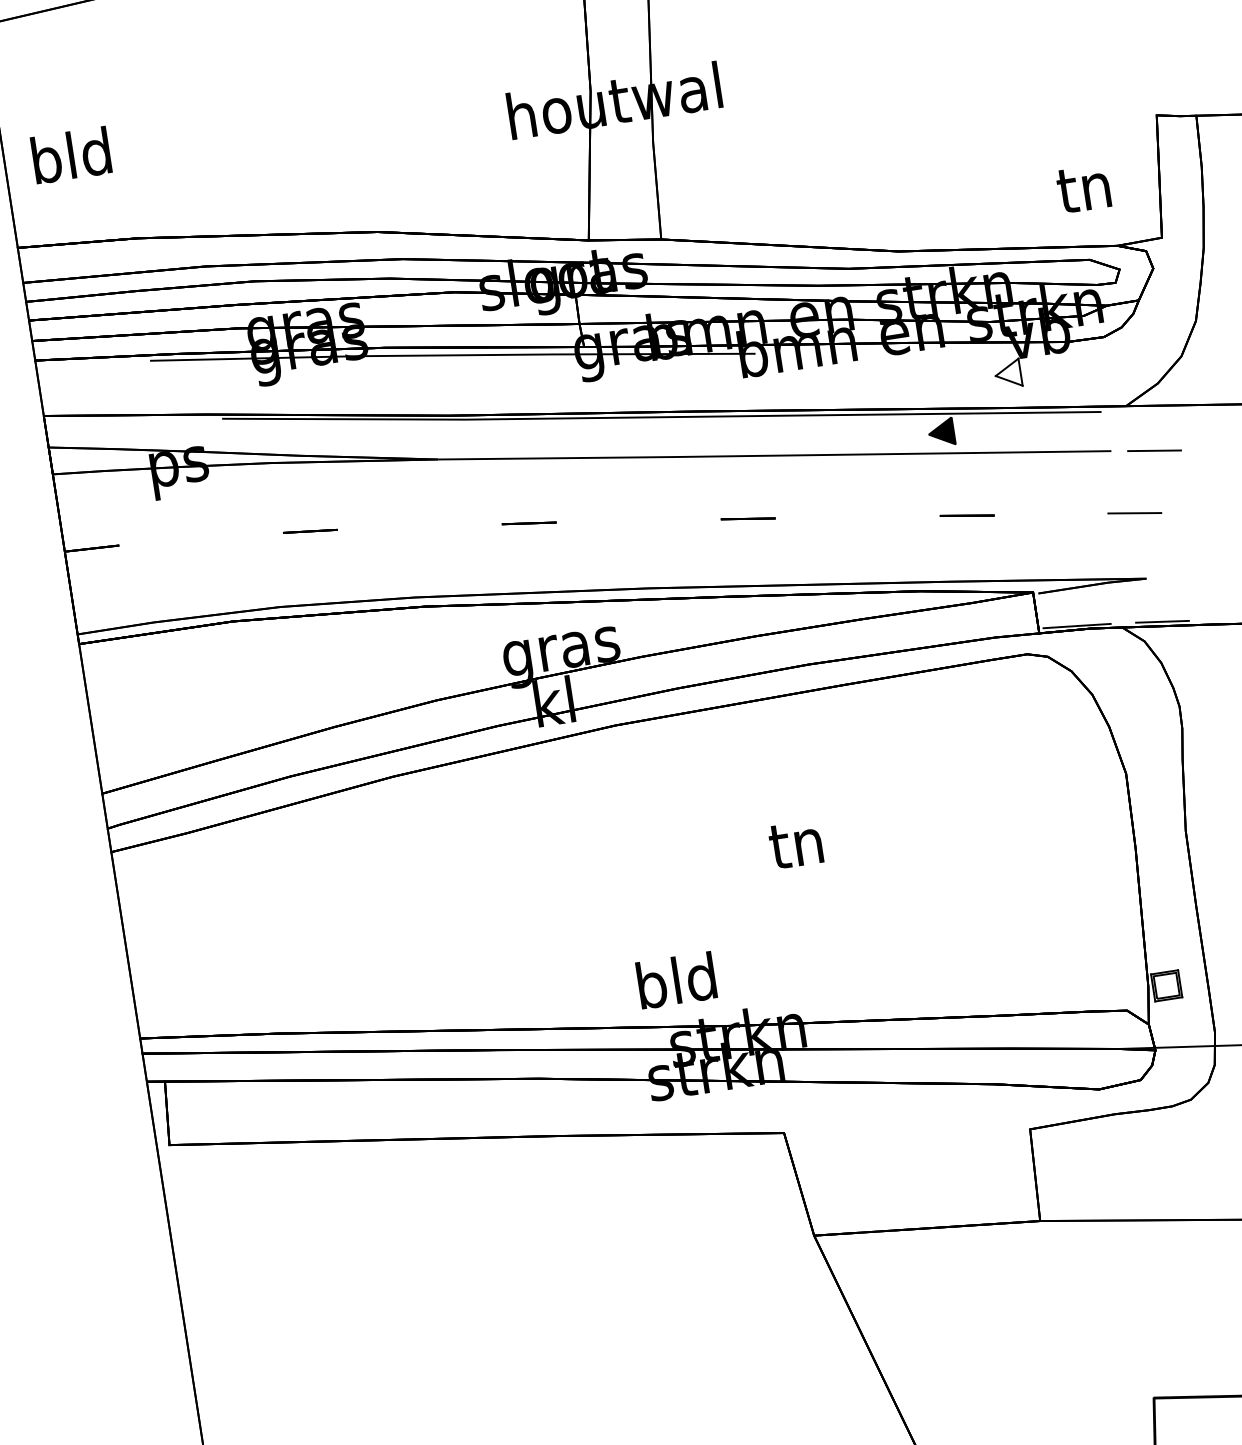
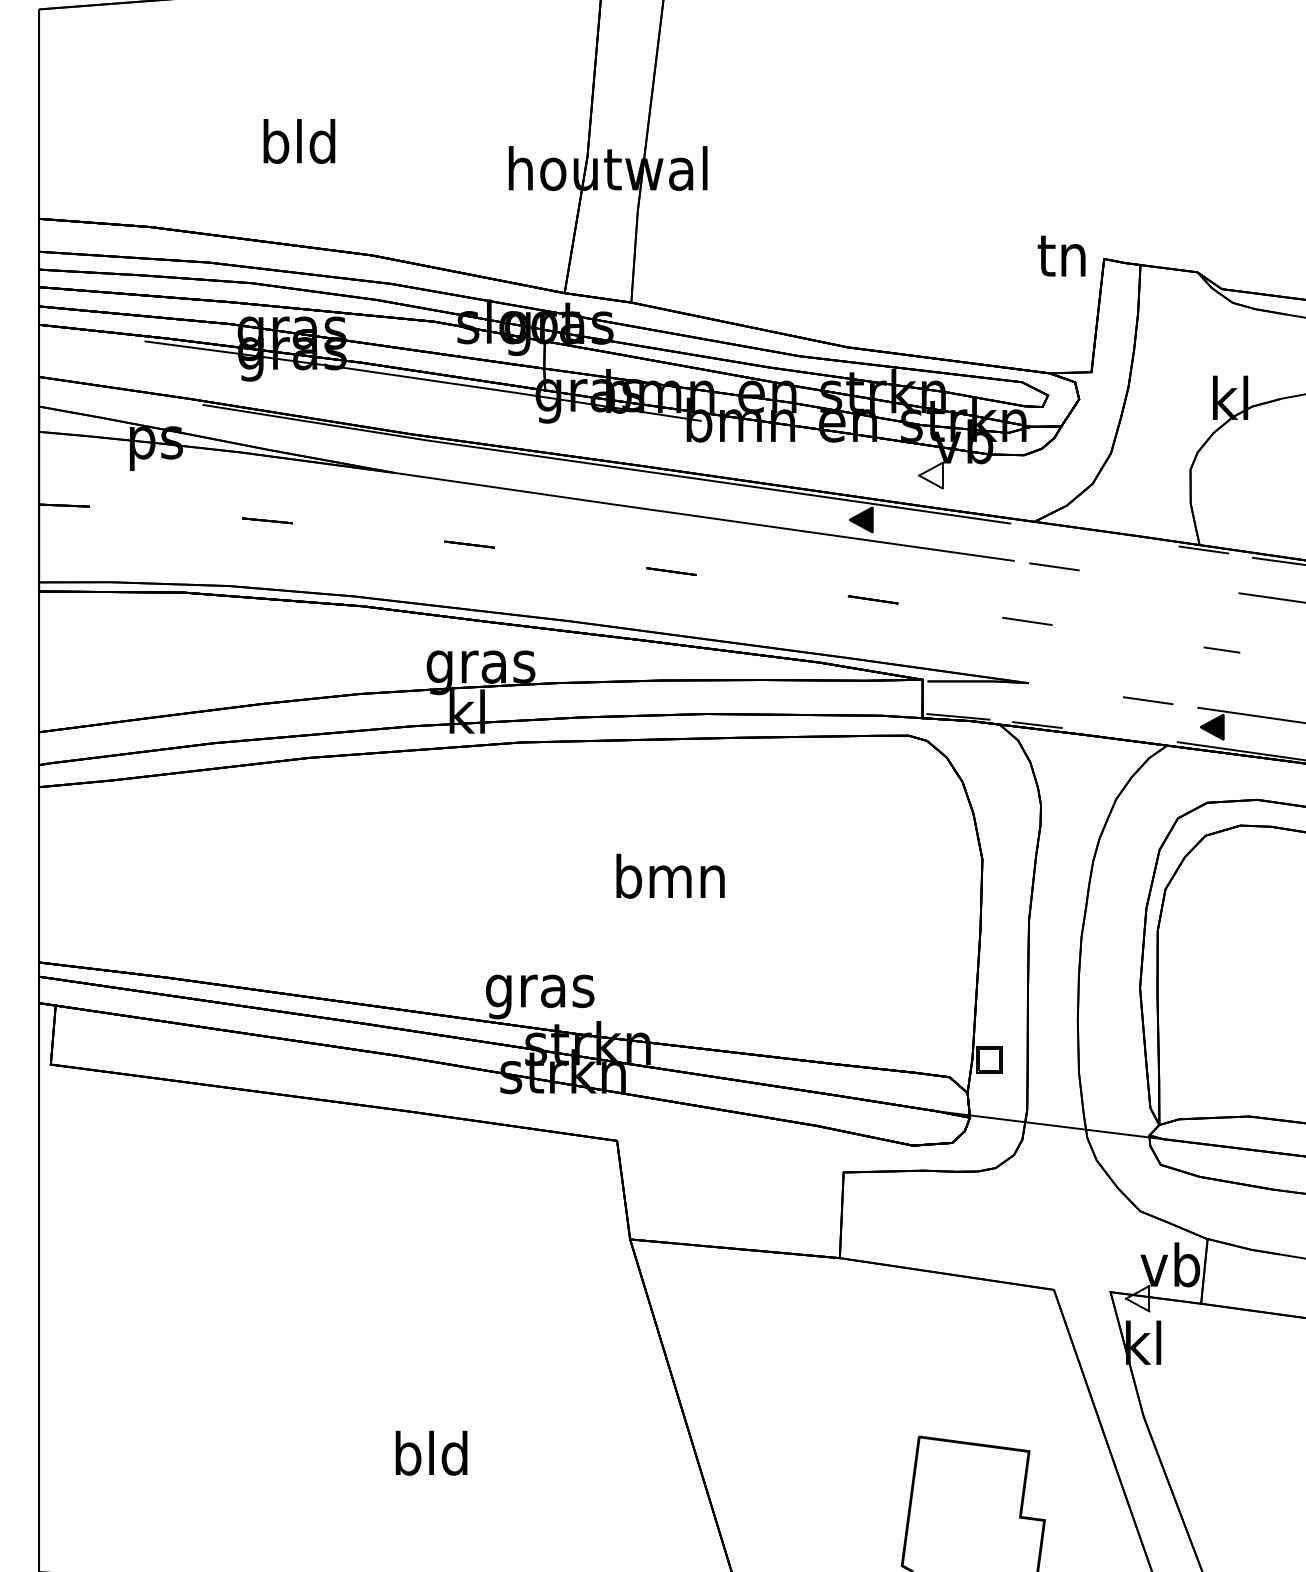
text: (71, 155) -> (299, 141), moved
text: (1083, 188) -> (1061, 255), moved
text: (797, 842) -> (670, 875), tn -> bmn
text: (678, 986) -> (540, 991), bld -> gras

